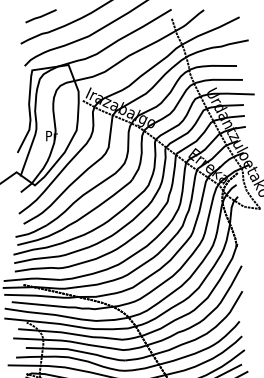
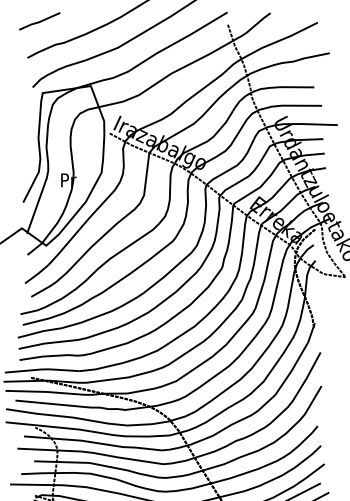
line: (40, 16) -> (39, 21), moved

